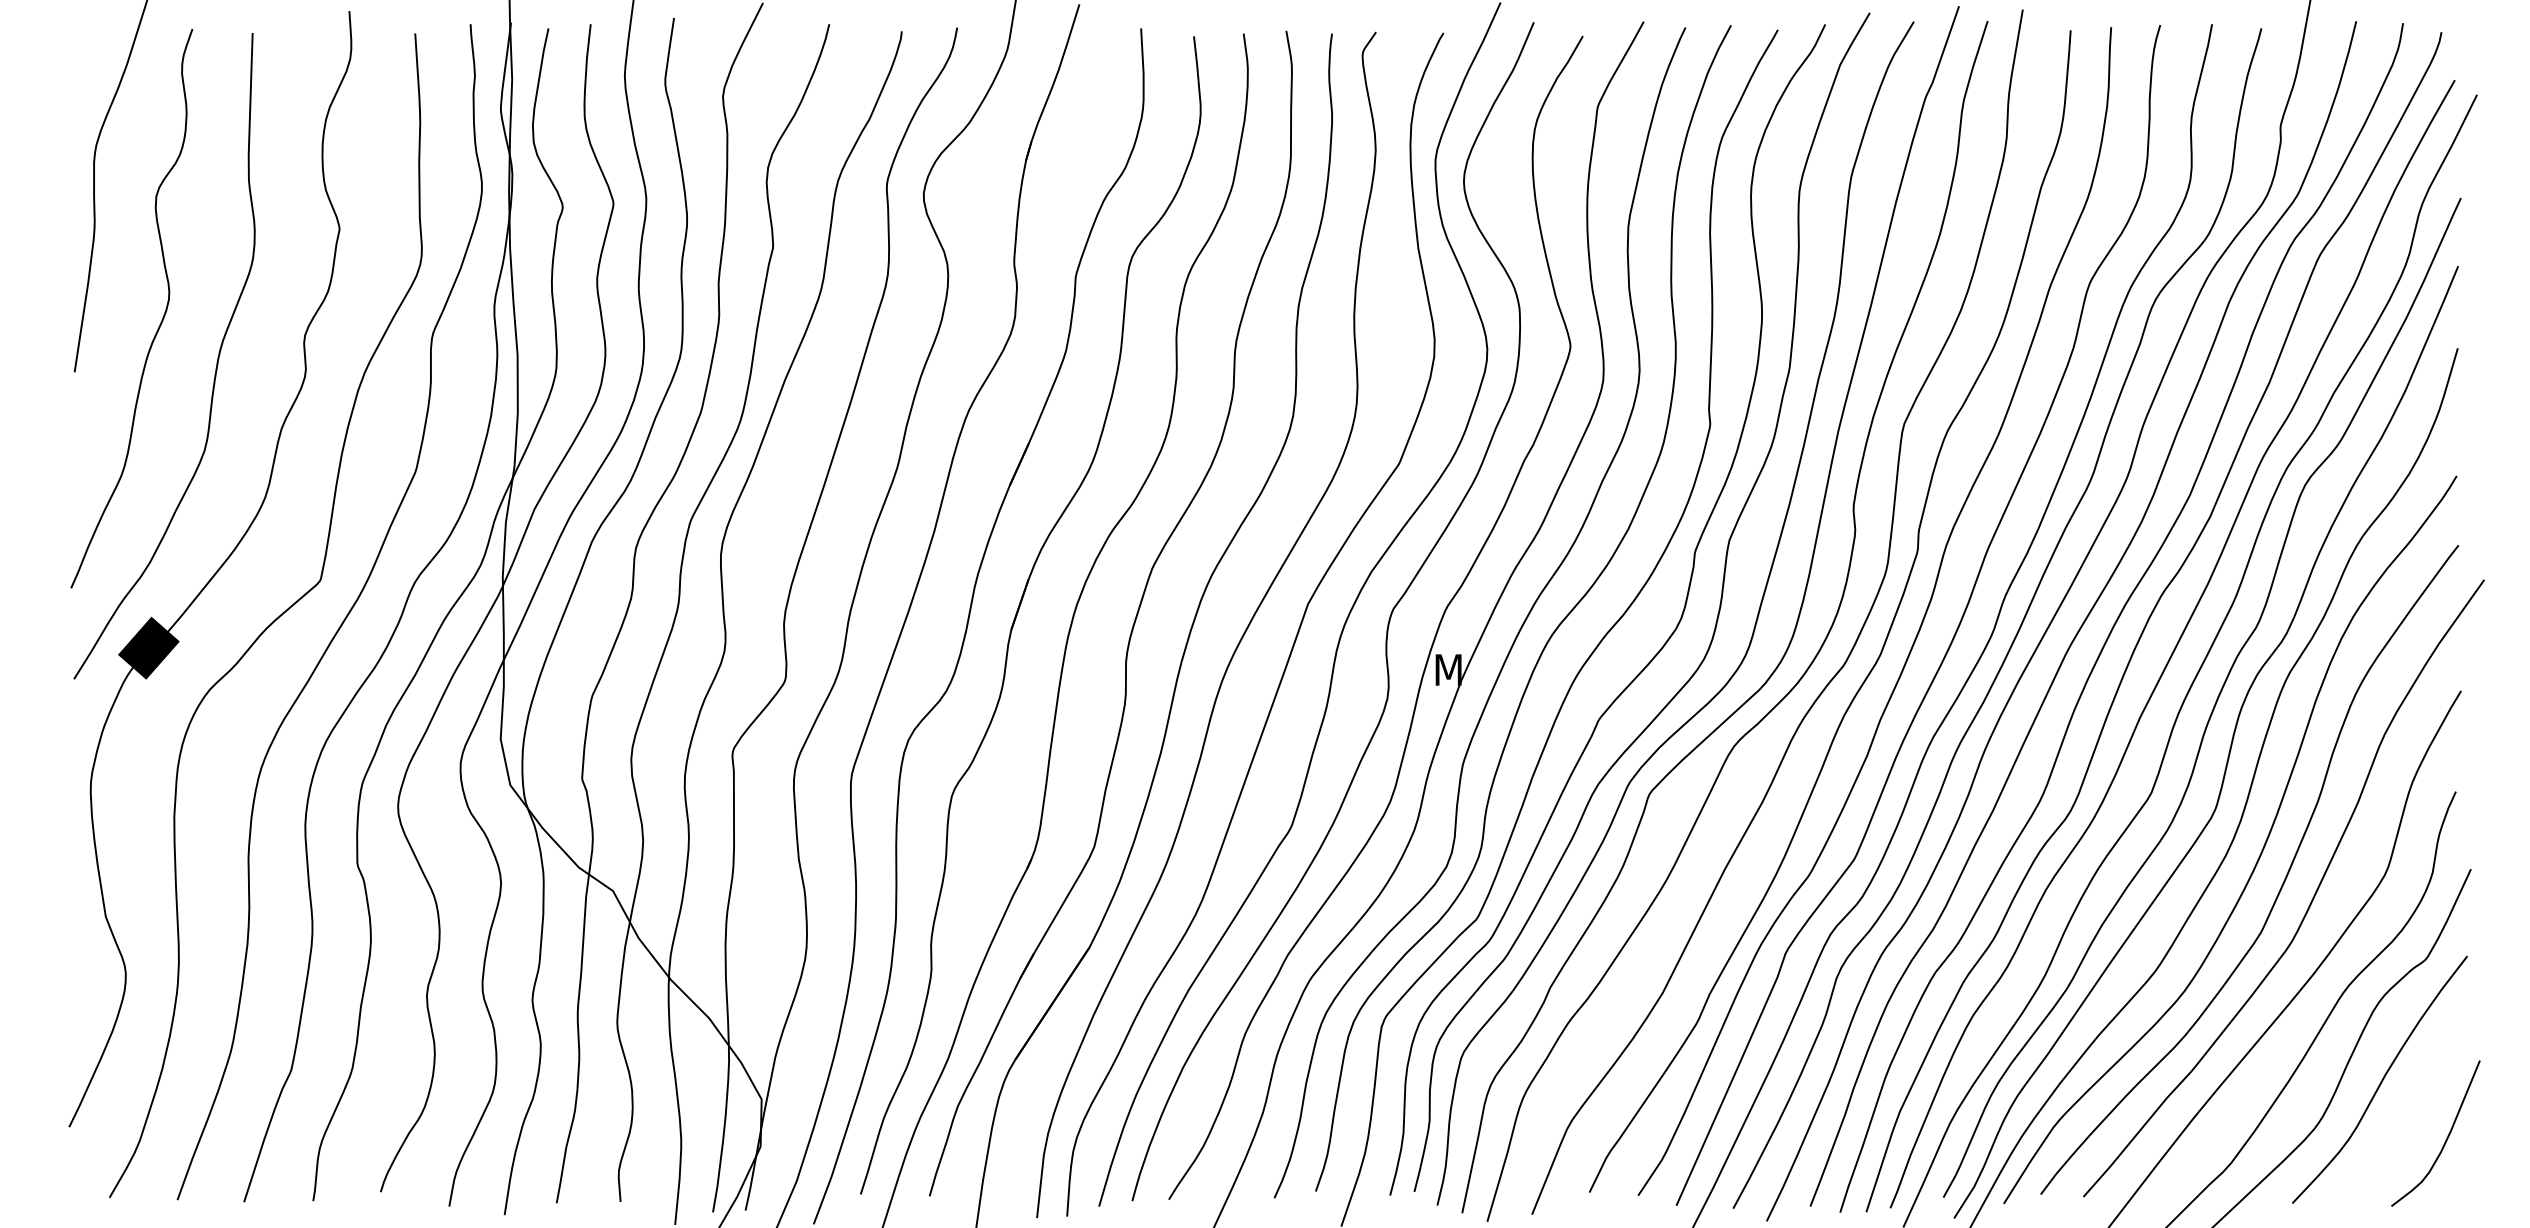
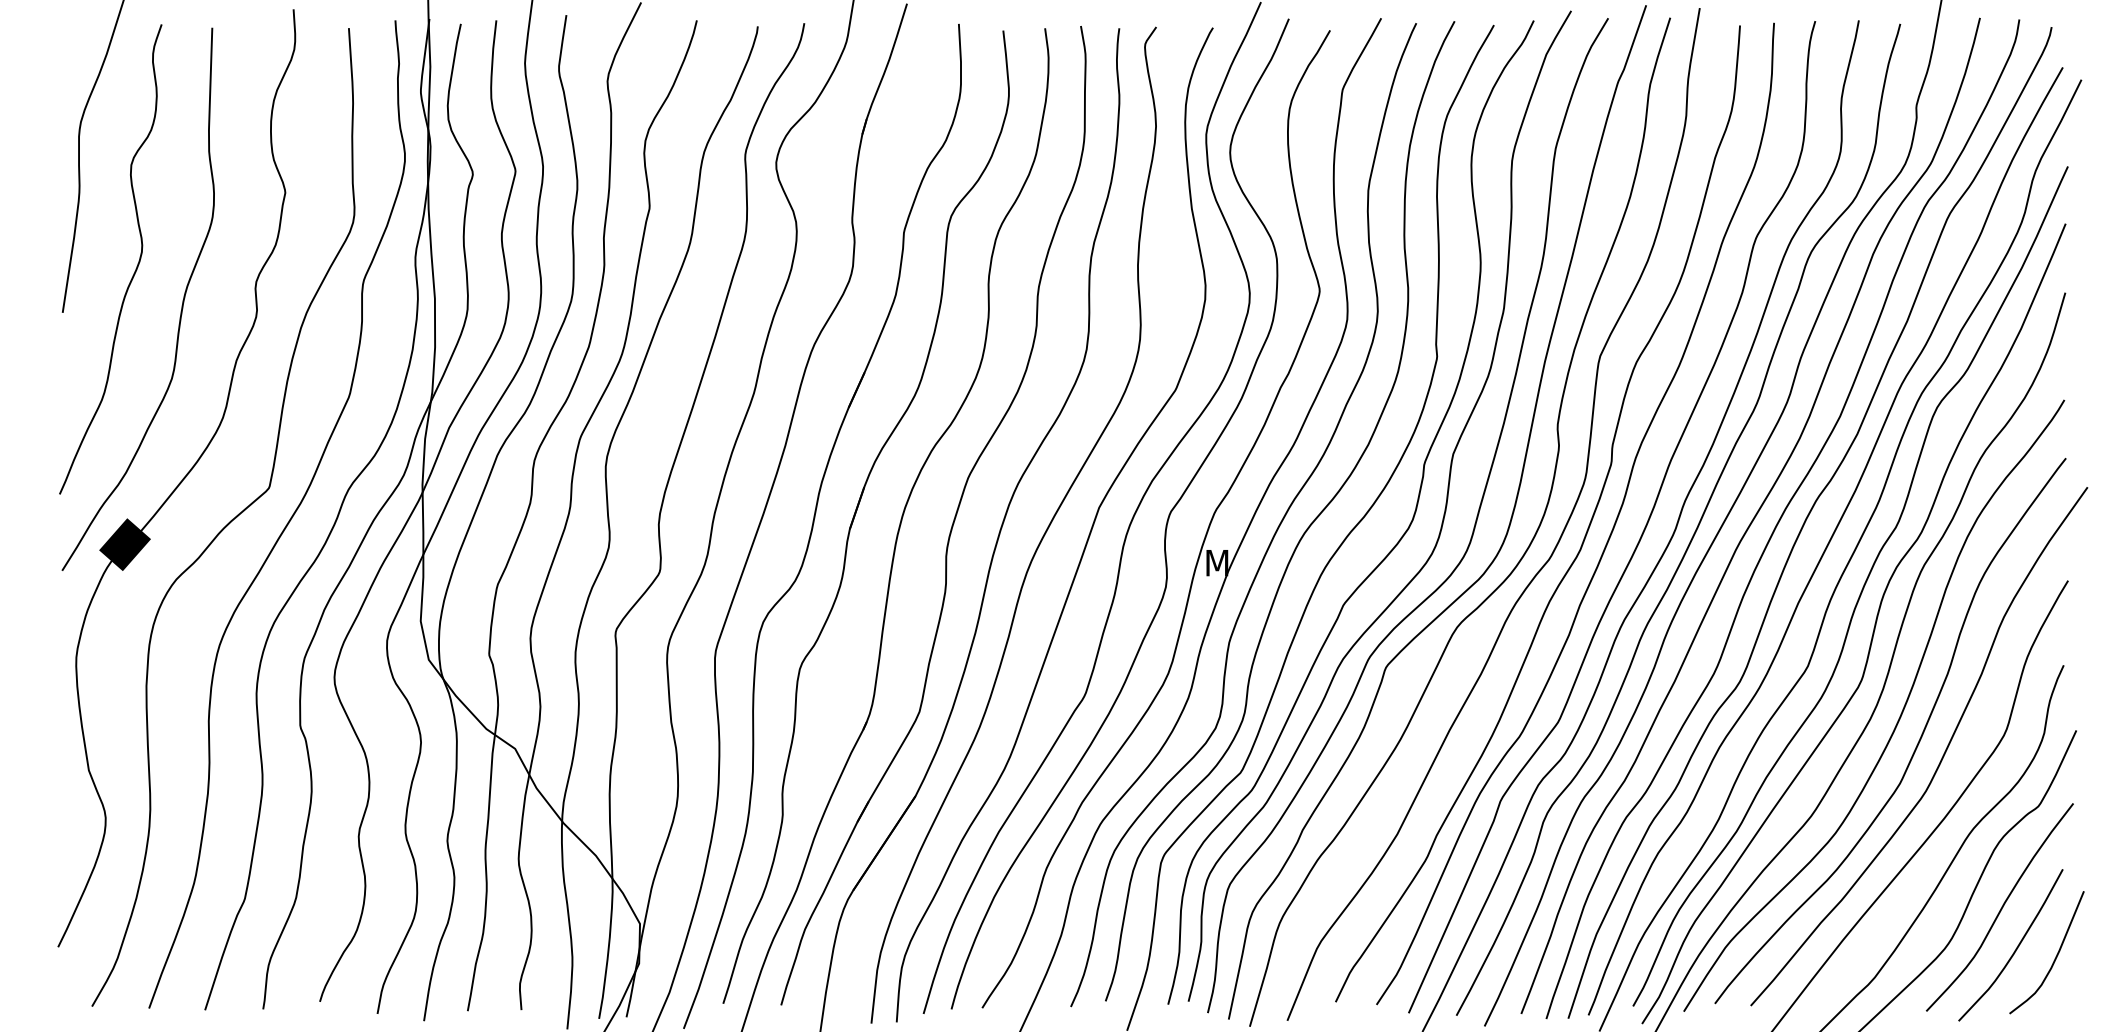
curve: (2398, 1128) -> (2015, 948), added

